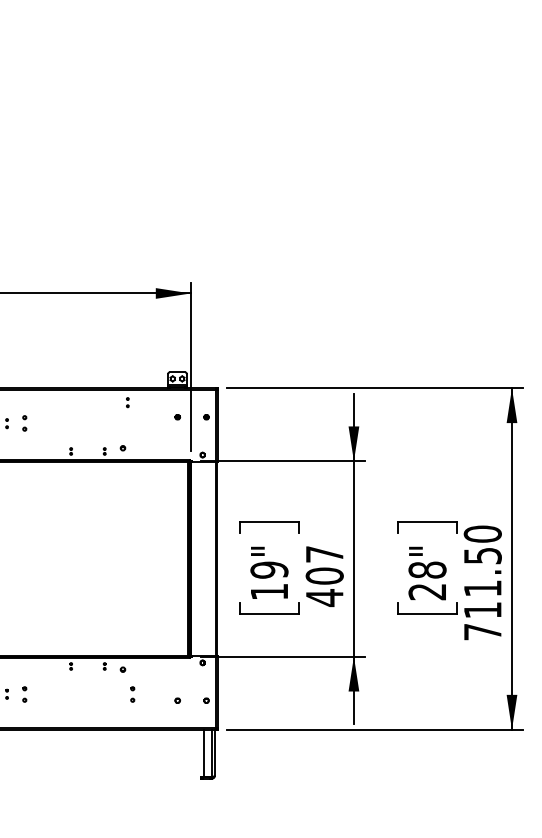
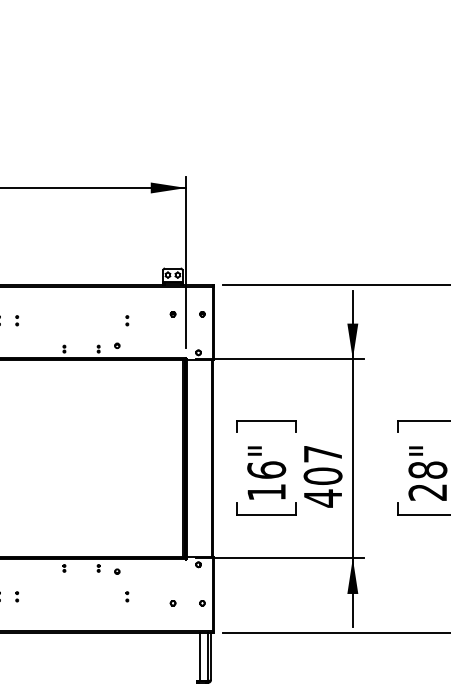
part: (127, 402) -> (126, 320), moved
part: (24, 423) -> (16, 320), size x0.62
text: (269, 569) -> (266, 469), 19" -> 16"
part: (24, 693) -> (16, 595), size x0.62
part: (132, 693) -> (126, 595), size x0.62

